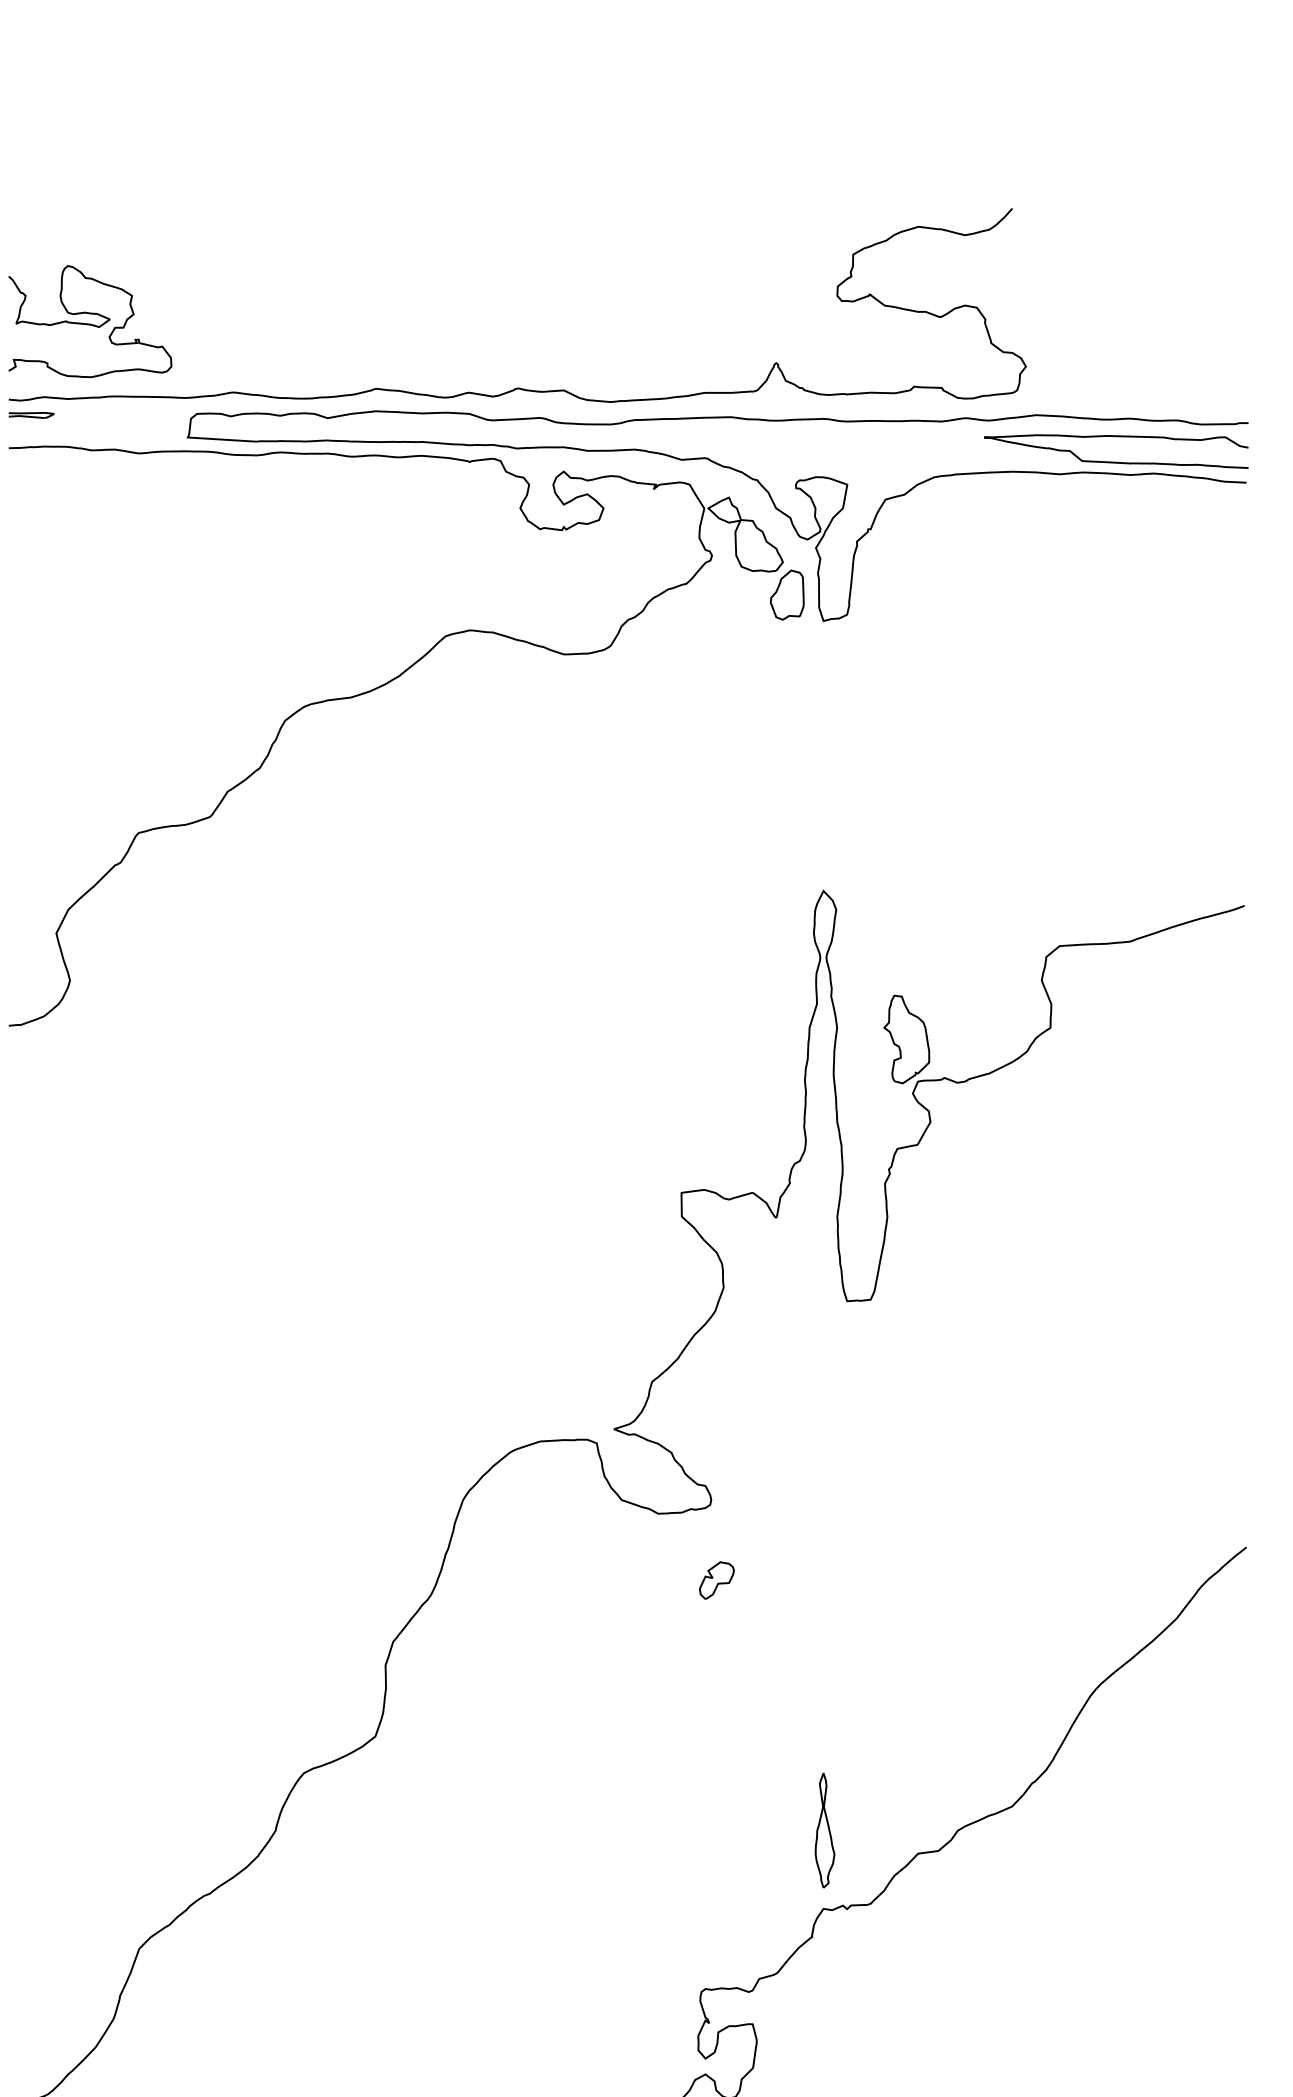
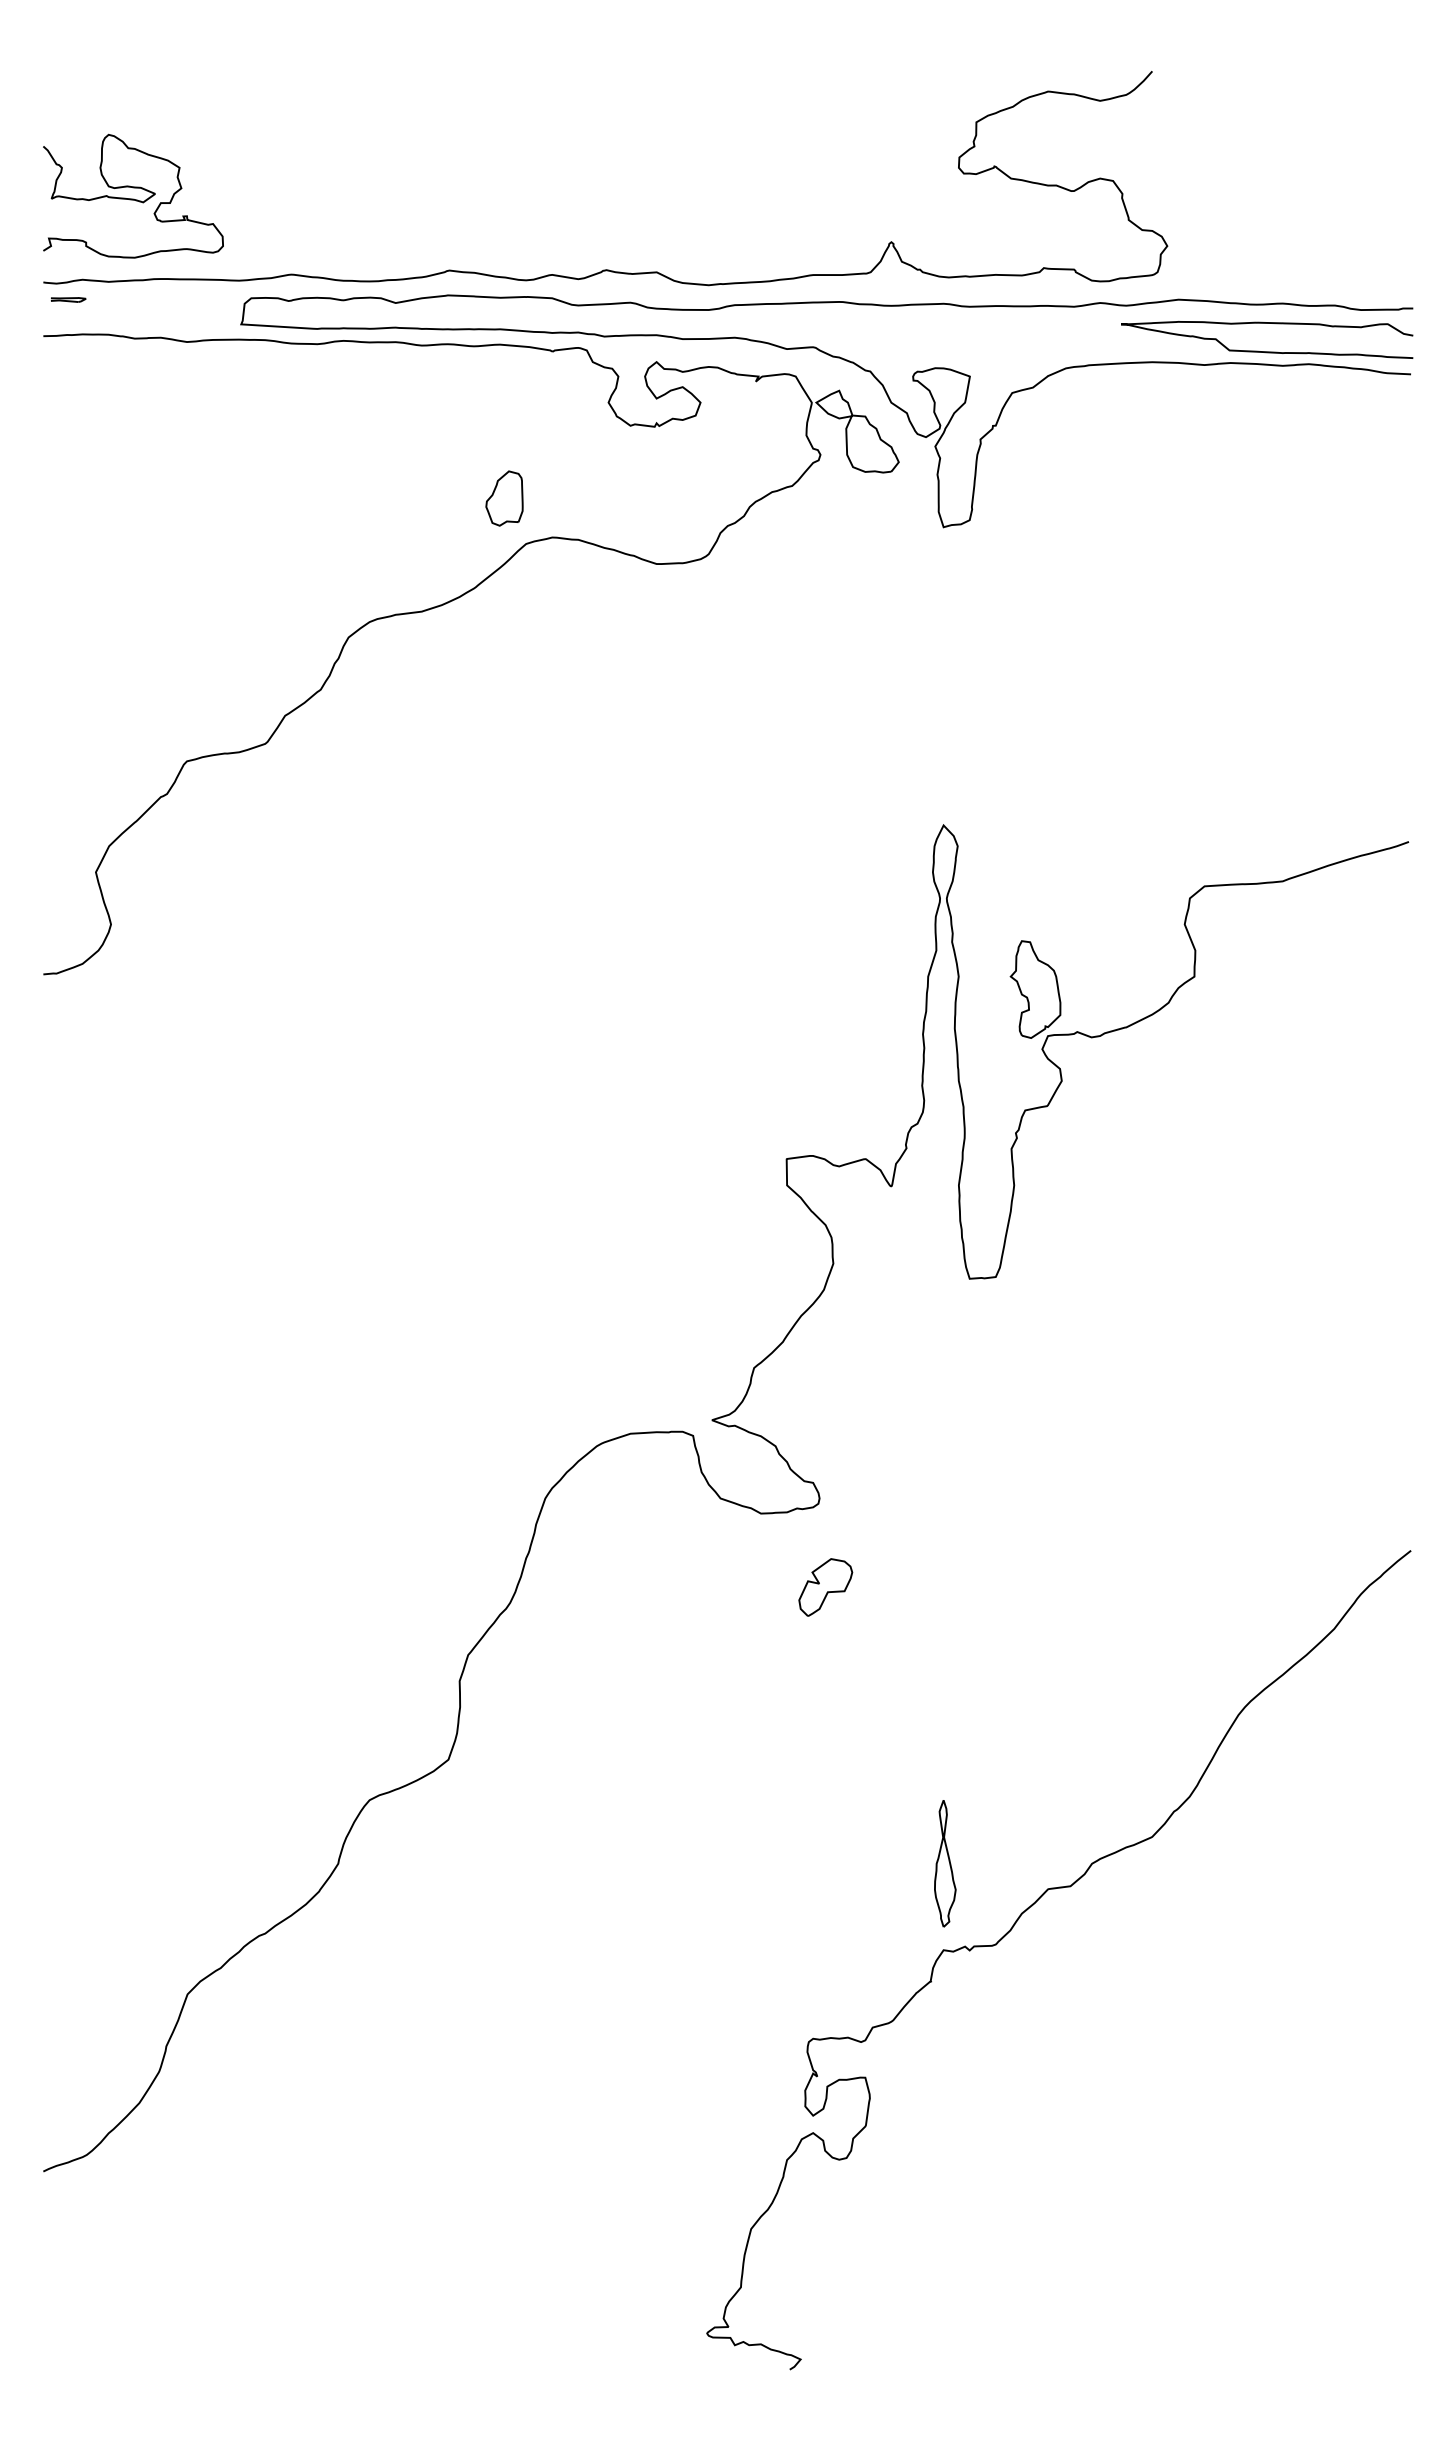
part: (31, 414) -> (68, 299), size x0.7
part: (787, 595) -> (504, 498), moved
part: (716, 1580) -> (825, 1587), size x1.4

